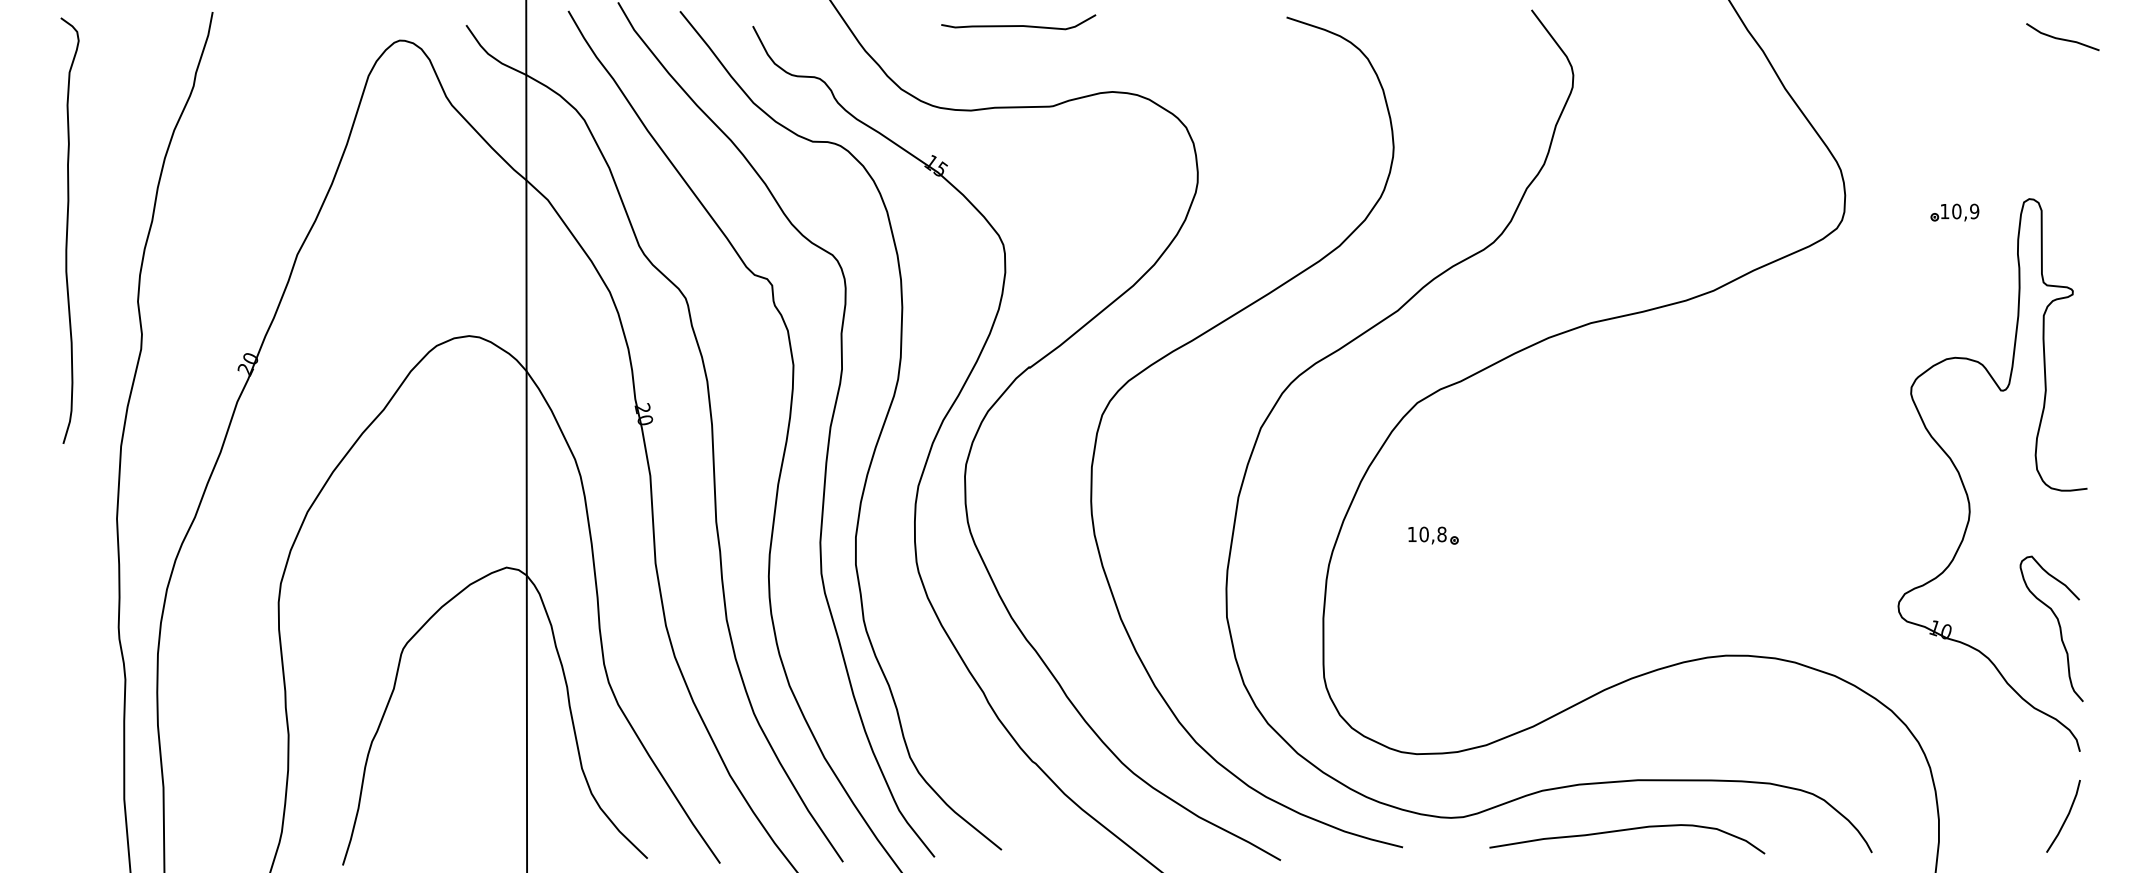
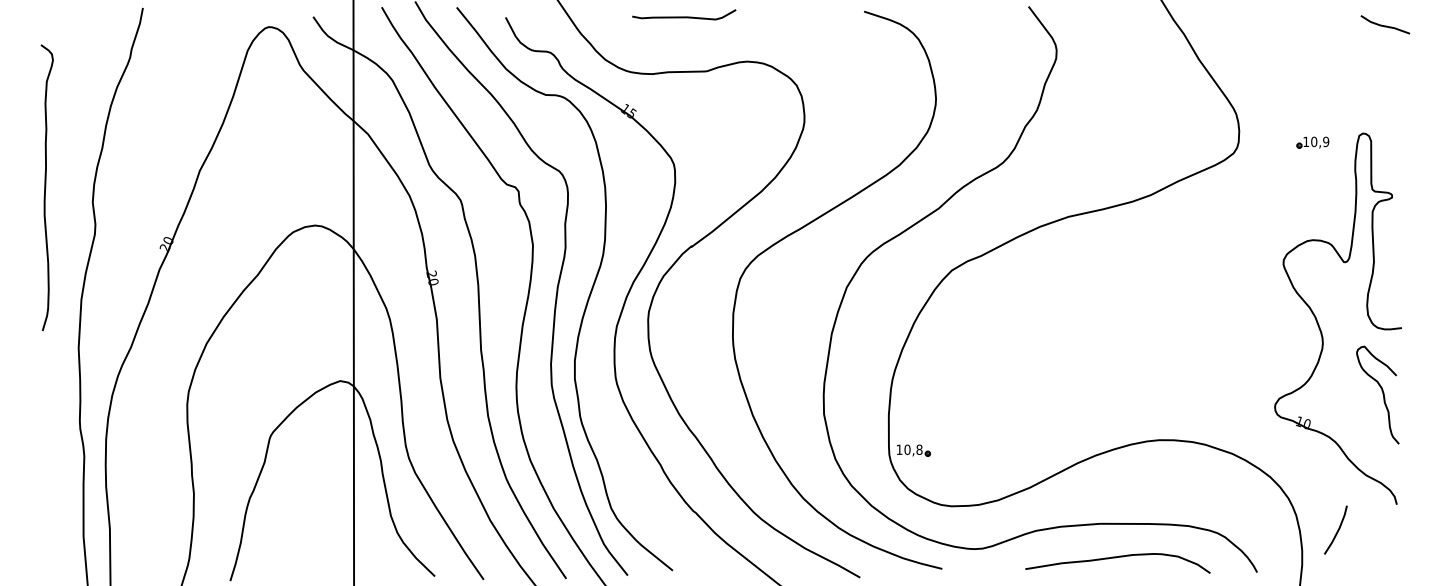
curve: (69, 230) -> (46, 187), moved
part: (1433, 535) -> (913, 450), moved
curve: (2057, 623) -> (1381, 391), moved
line: (2065, 815) -> (1337, 529), moved
curve: (1625, 831) -> (1116, 558), moved

